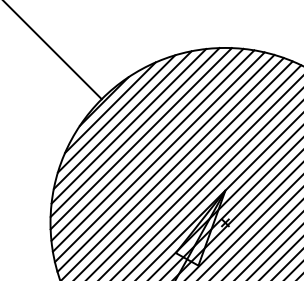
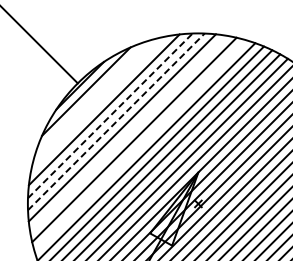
line: (116, 113) -> (92, 97), removed
line: (122, 120) -> (98, 104), removed
line: (135, 132) -> (110, 115), solid -> dashed
line: (141, 138) -> (116, 121), solid -> dashed
line: (153, 150) -> (128, 133), removed
line: (165, 162) -> (139, 145), removed

